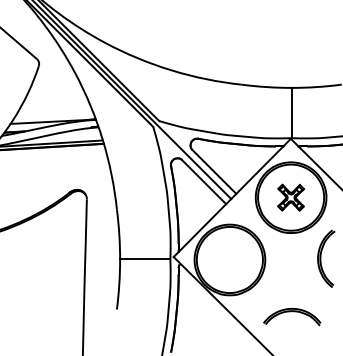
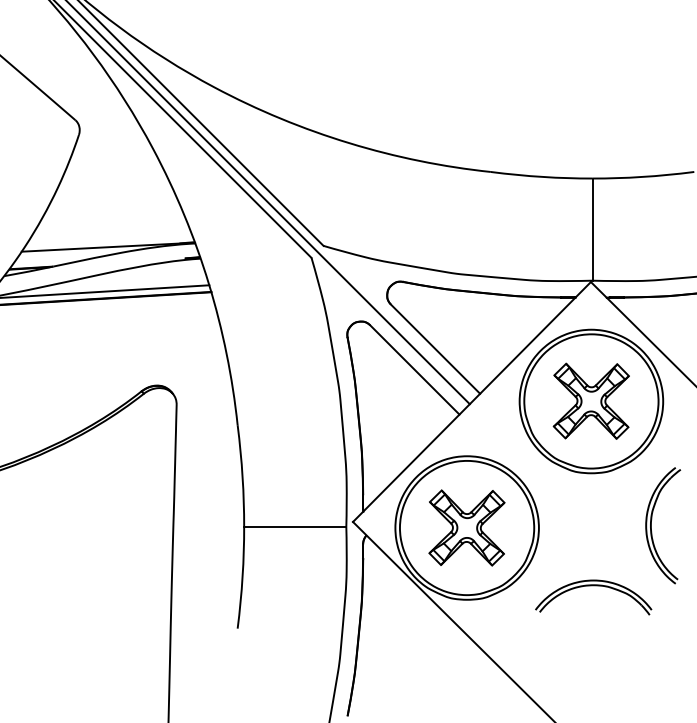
part: (290, 197) -> (590, 401), size x1.43
part: (229, 259) -> (466, 527), added
part: (292, 317) -> (594, 598), moved

